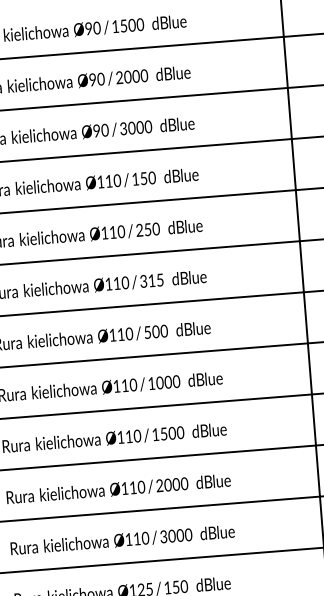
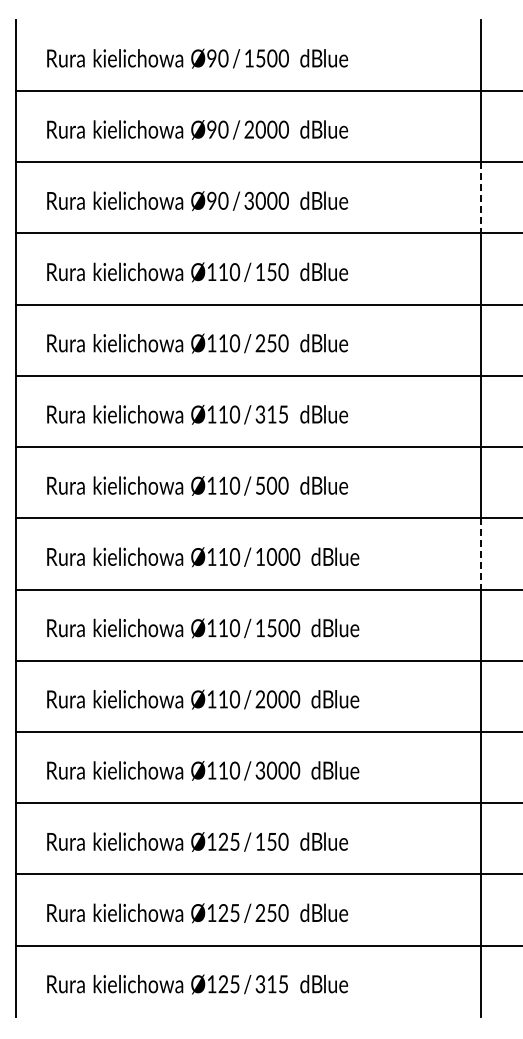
line: (290, 113) -> (481, 197), solid -> dashed
line: (310, 368) -> (481, 553), solid -> dashed

